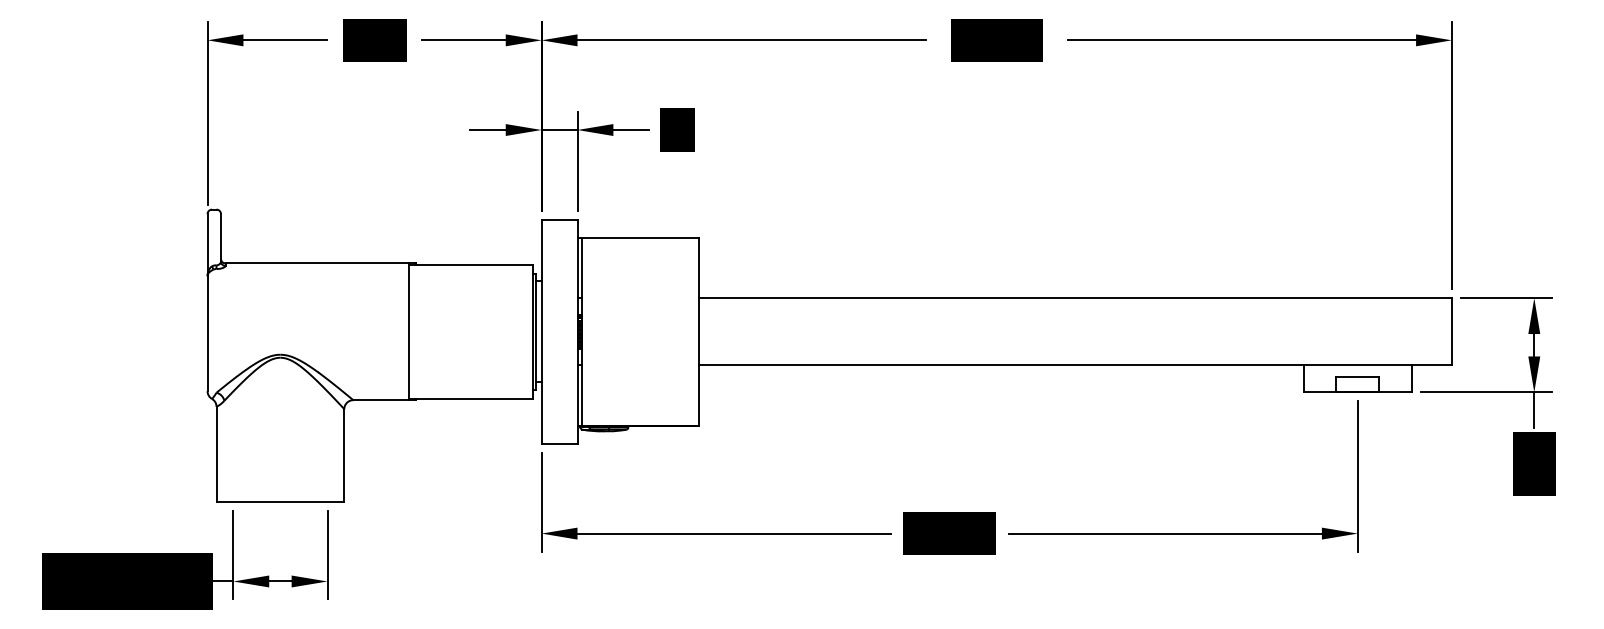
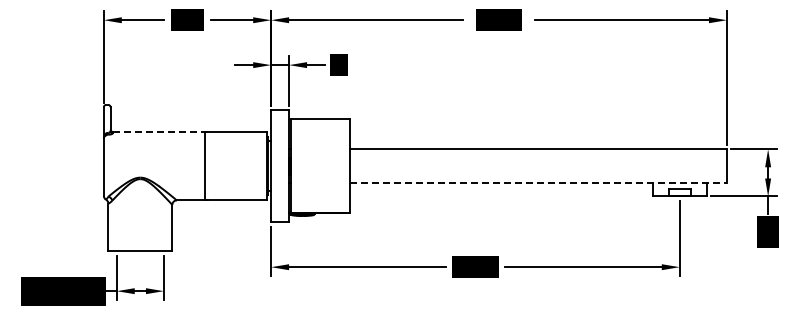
line: (320, 262) -> (160, 131), solid -> dashed
line: (1075, 366) -> (538, 183), solid -> dashed

